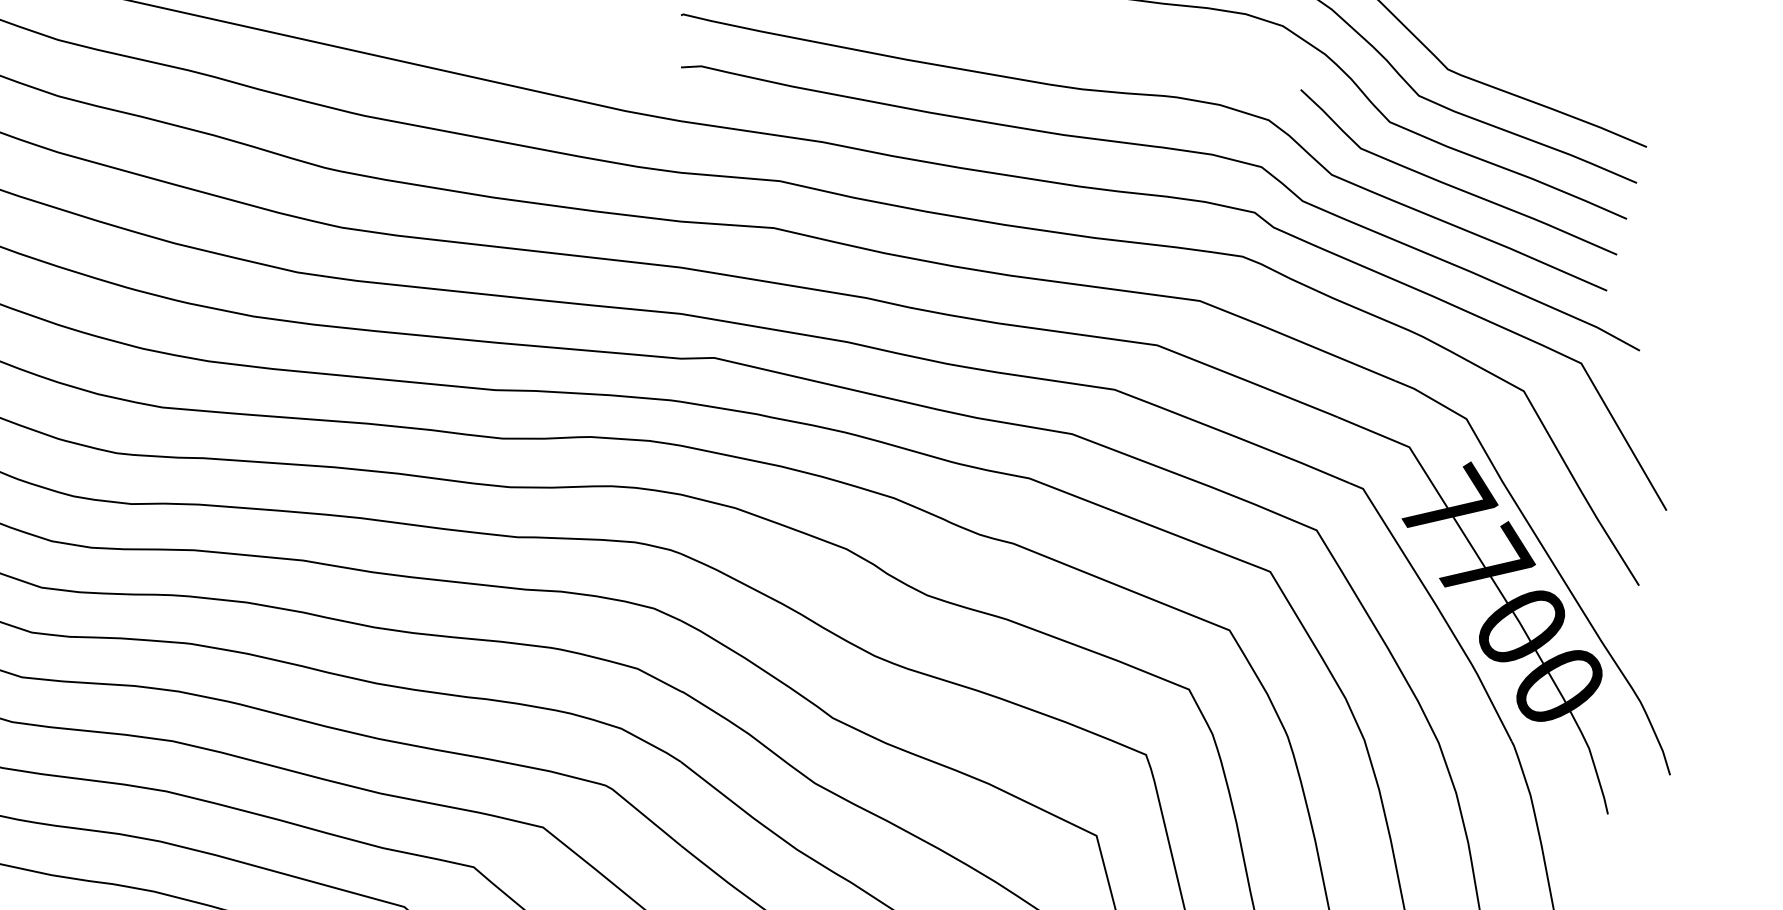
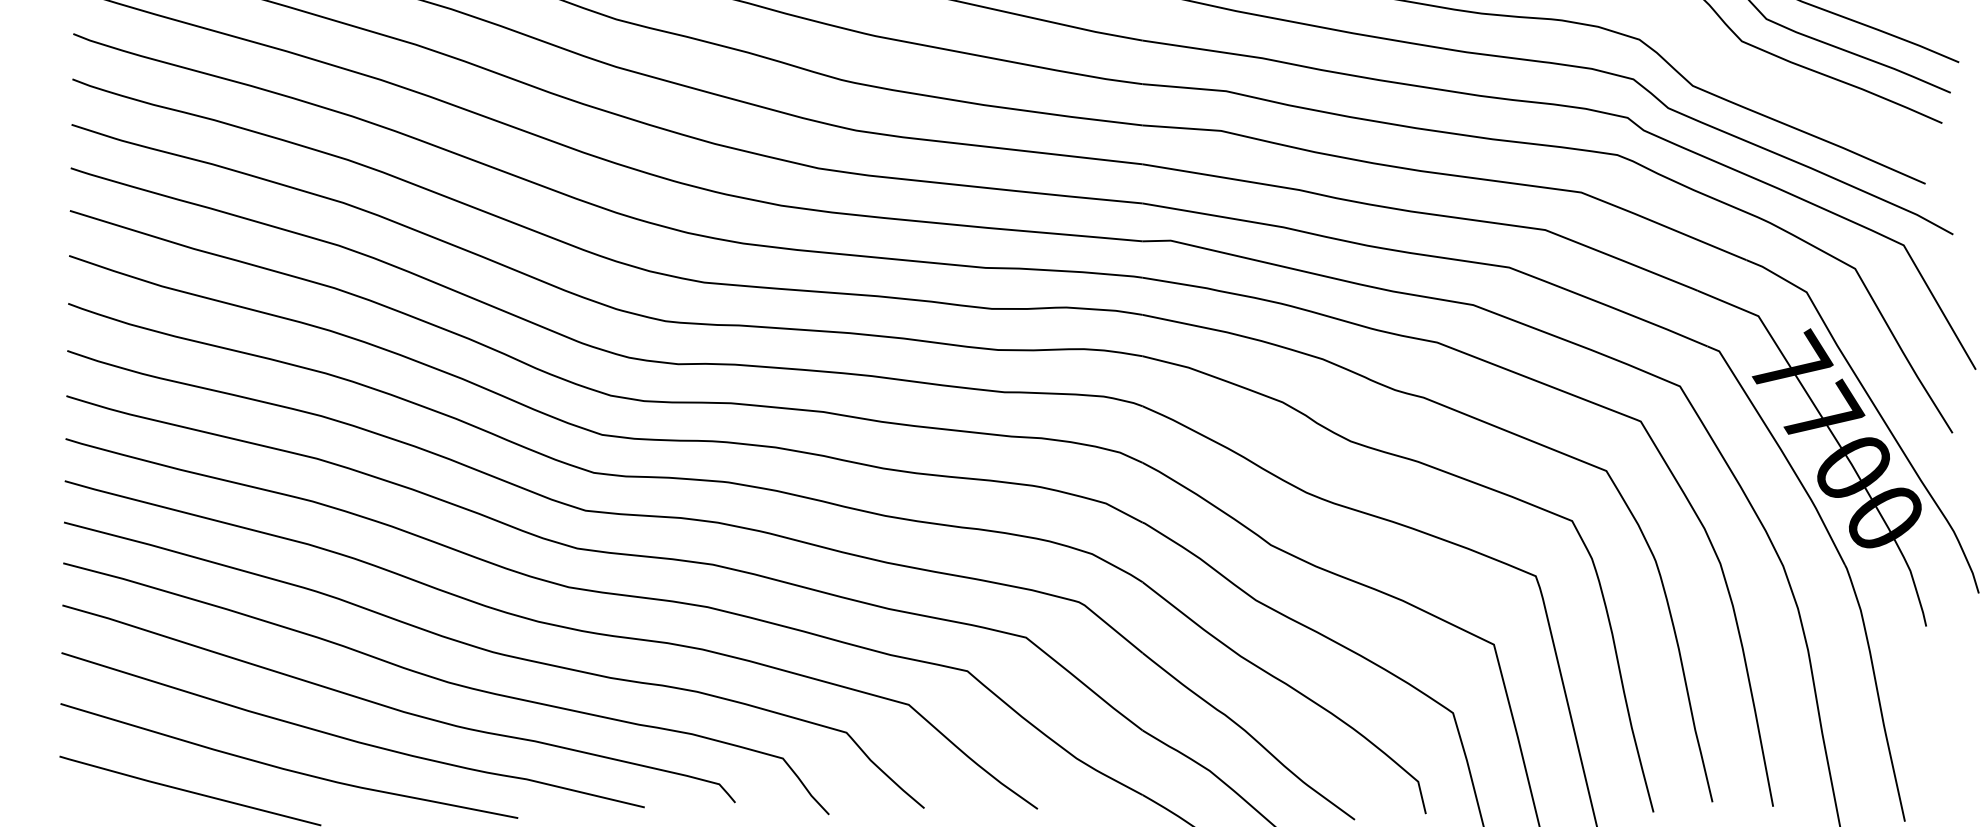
curve: (1455, 186) -> (1797, 95), removed

